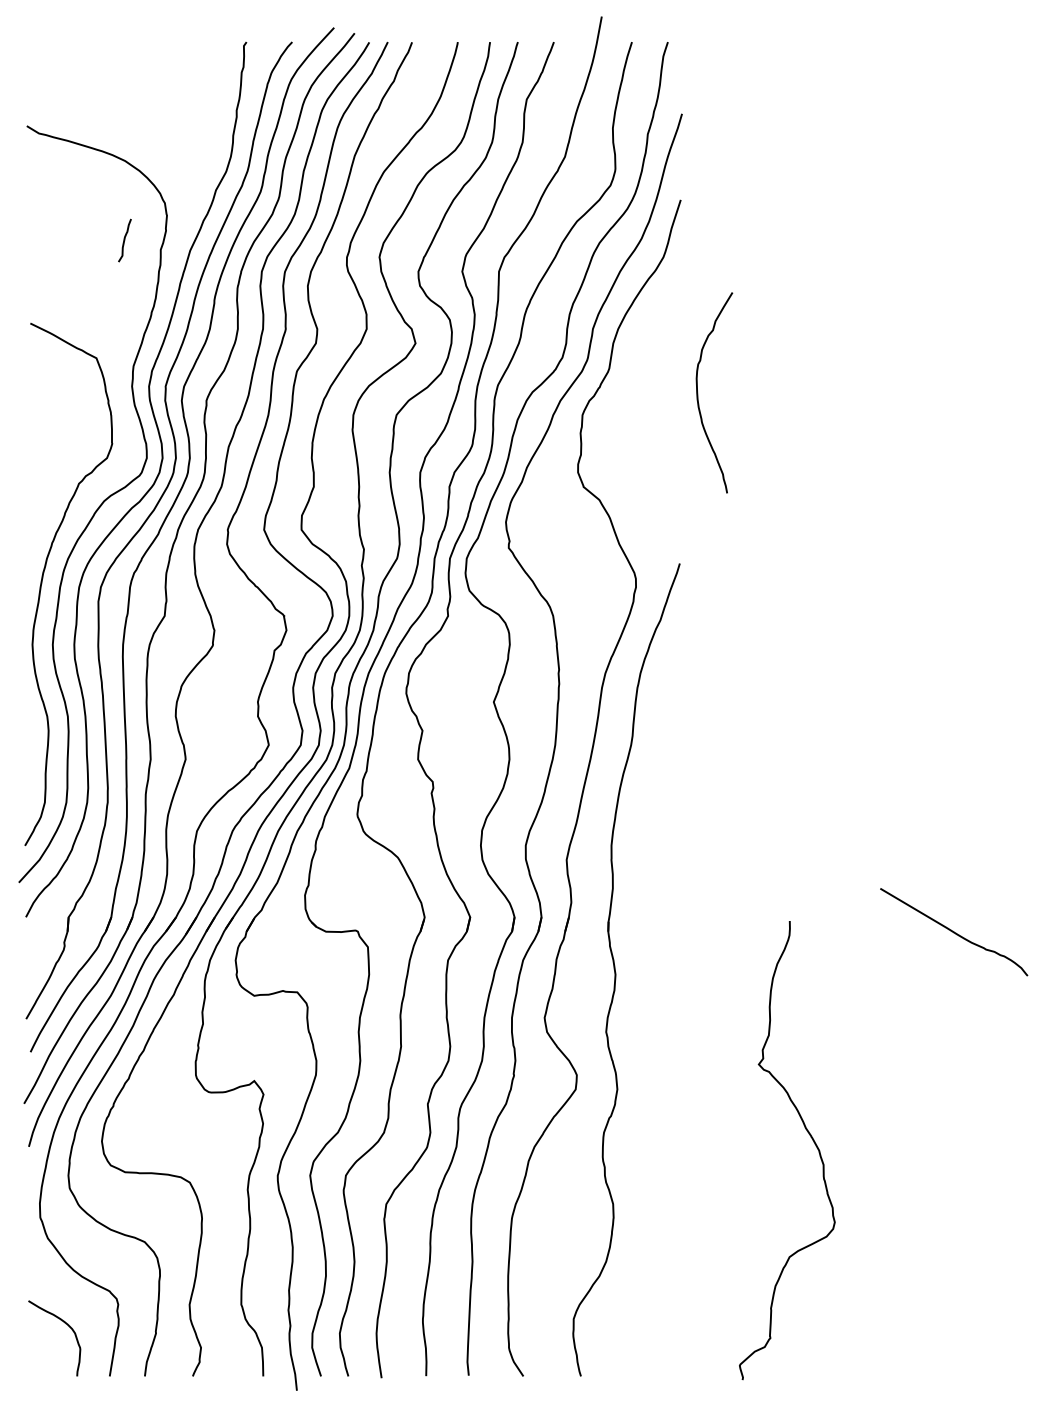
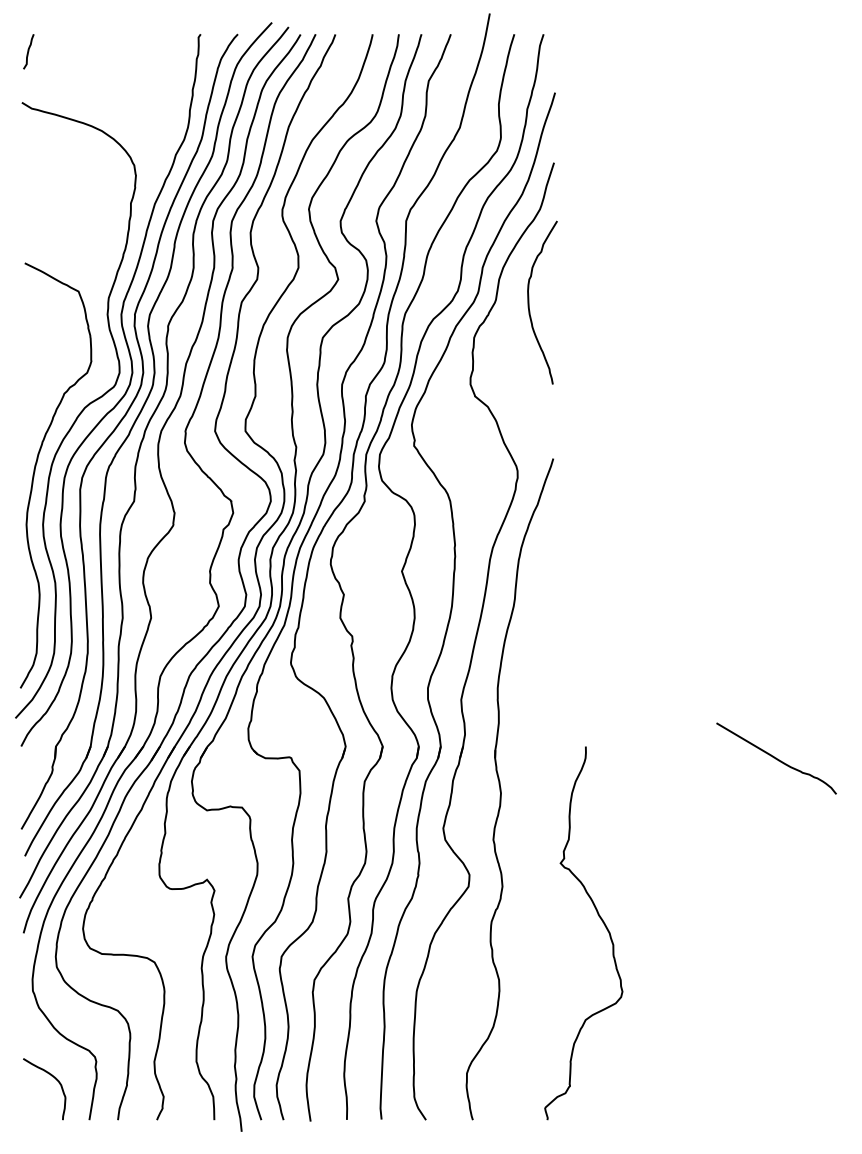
curve: (124, 240) -> (28, 51), moved
curve: (698, 392) -> (529, 302), moved
curve: (811, 1139) -> (603, 924), moved

